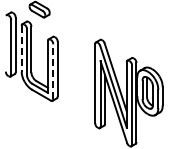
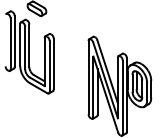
line: (21, 48) -> (20, 44), dashed -> solid
line: (53, 71) -> (49, 66), dashed -> solid

